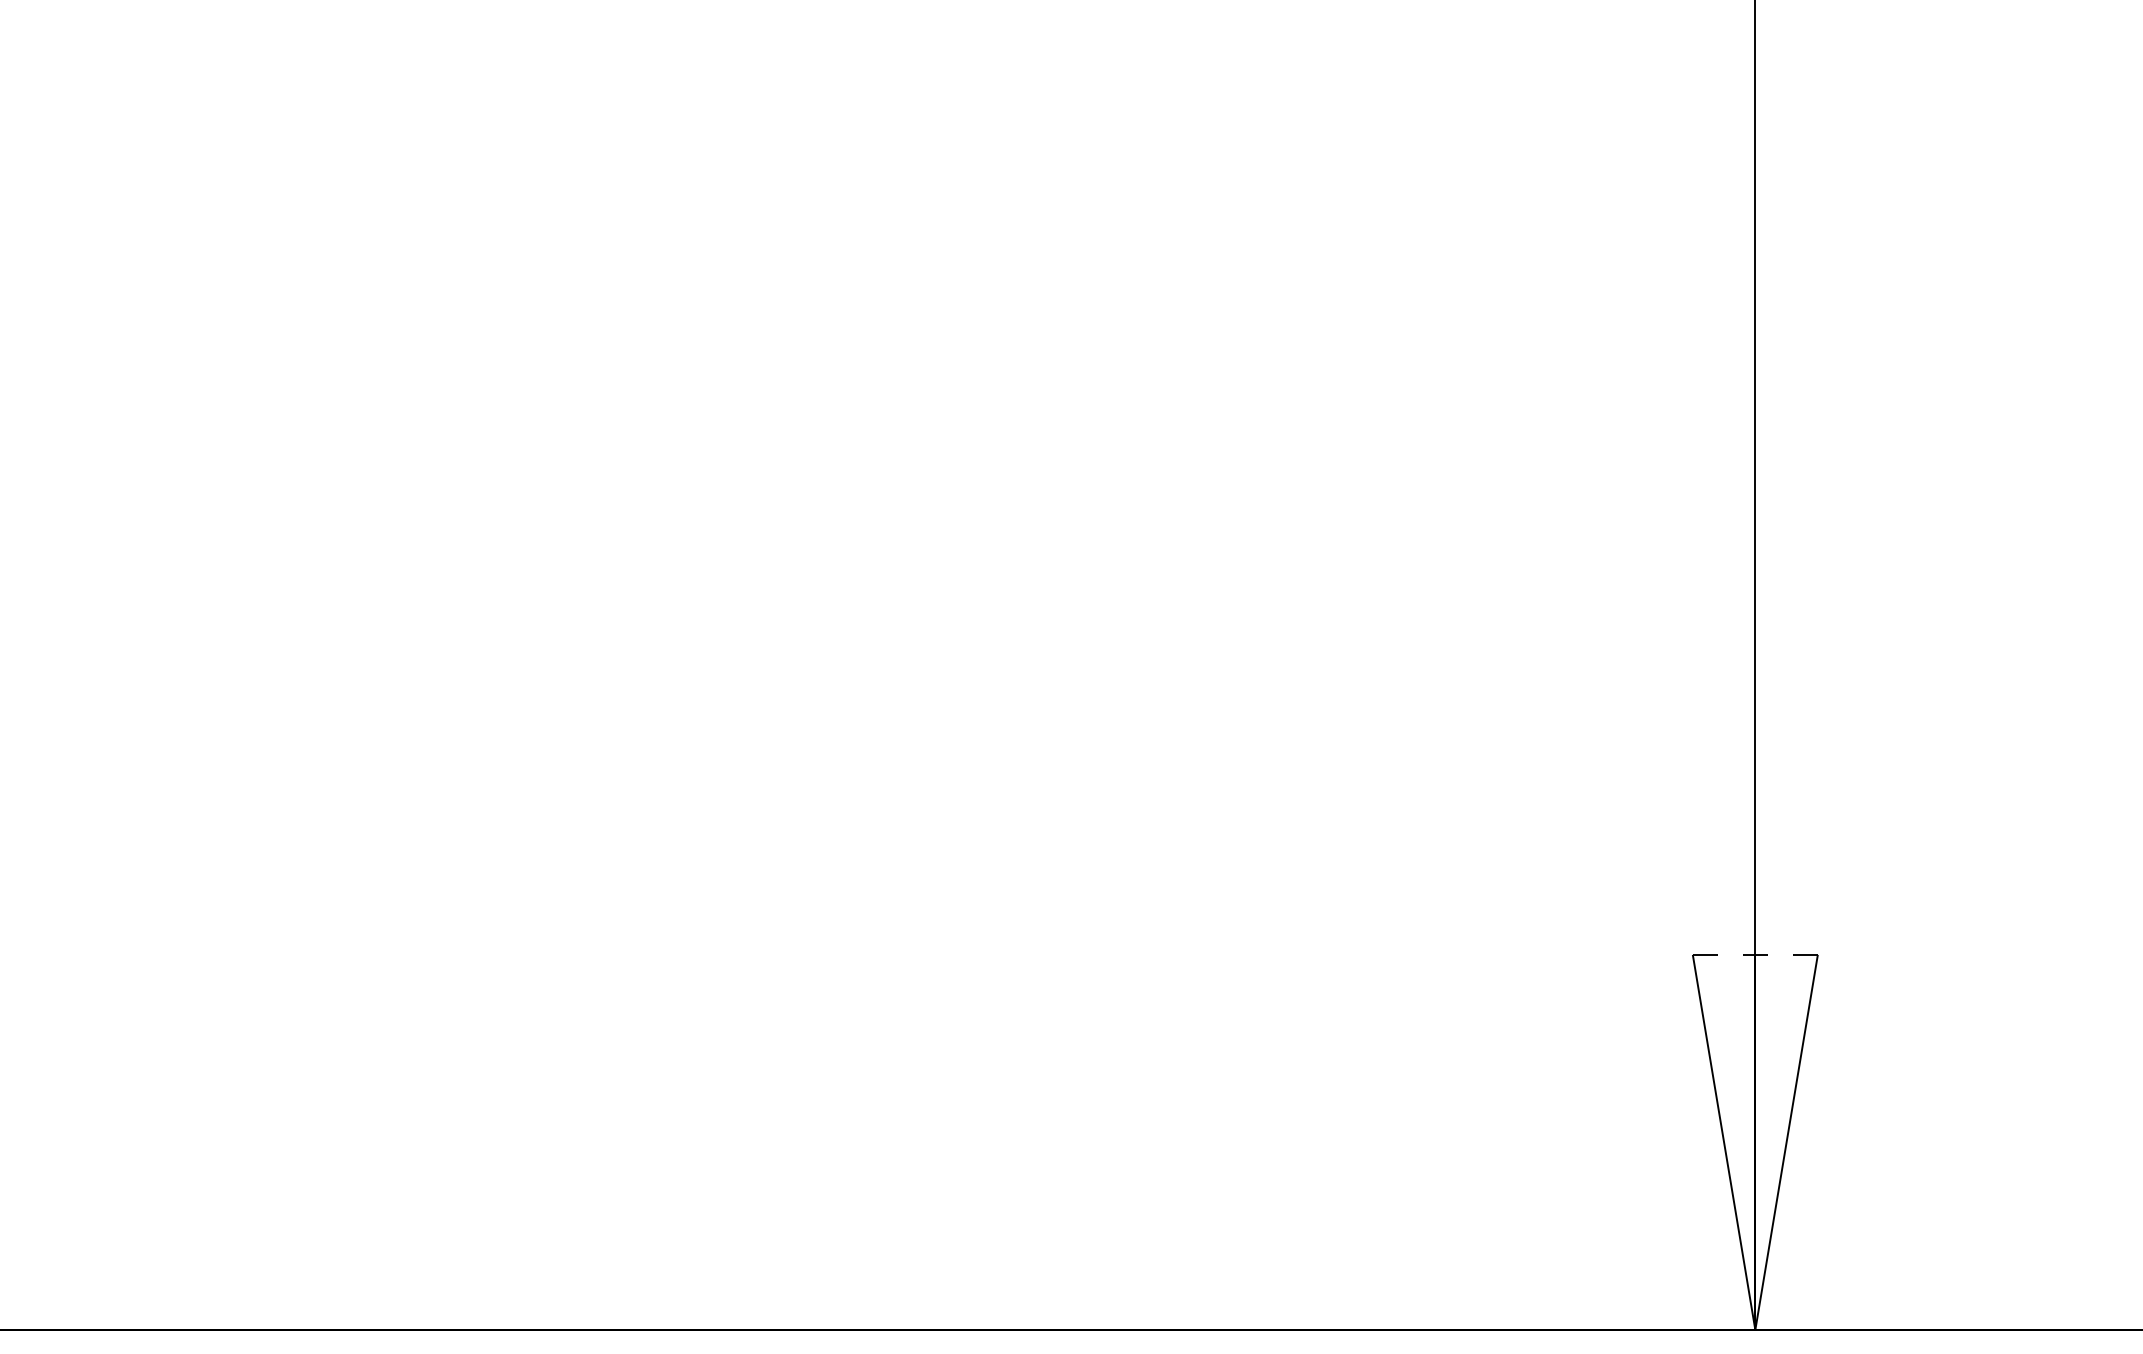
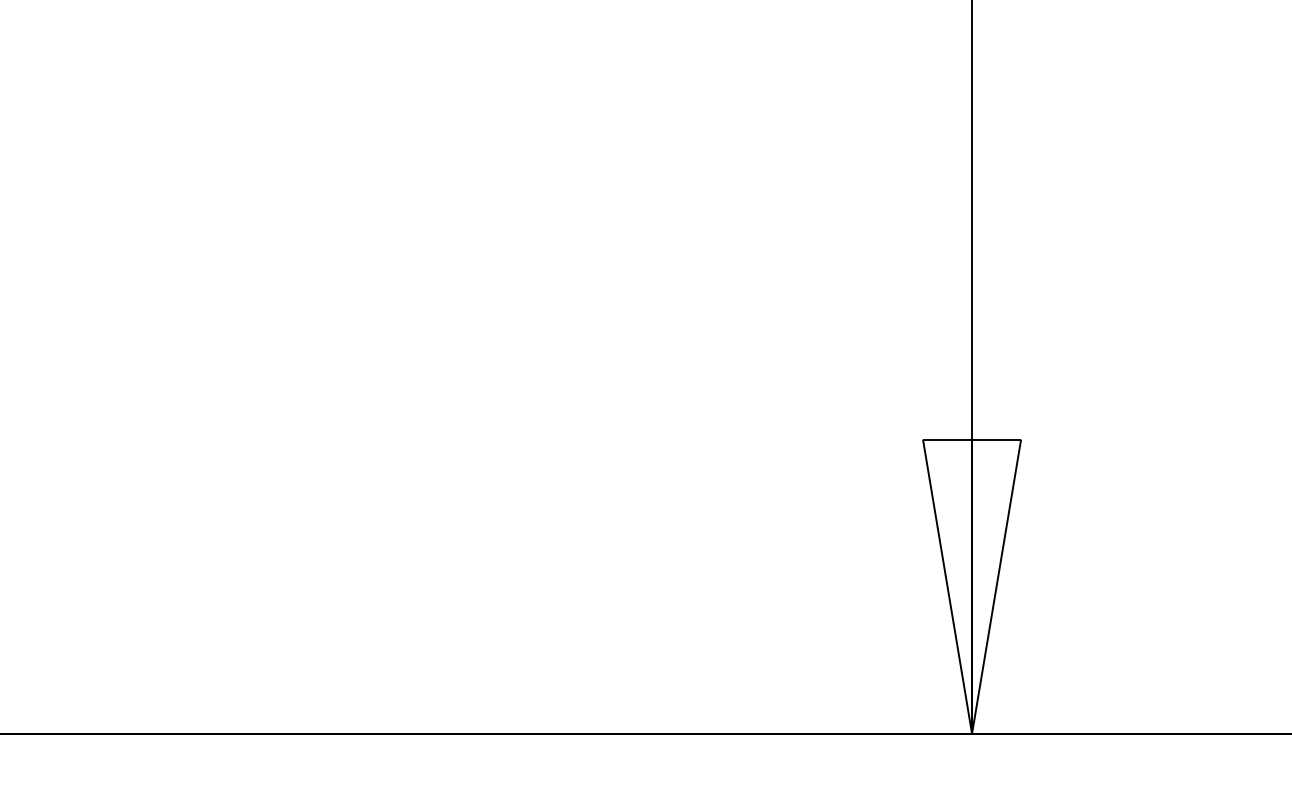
line: (1755, 954) -> (972, 439), dashed -> solid

